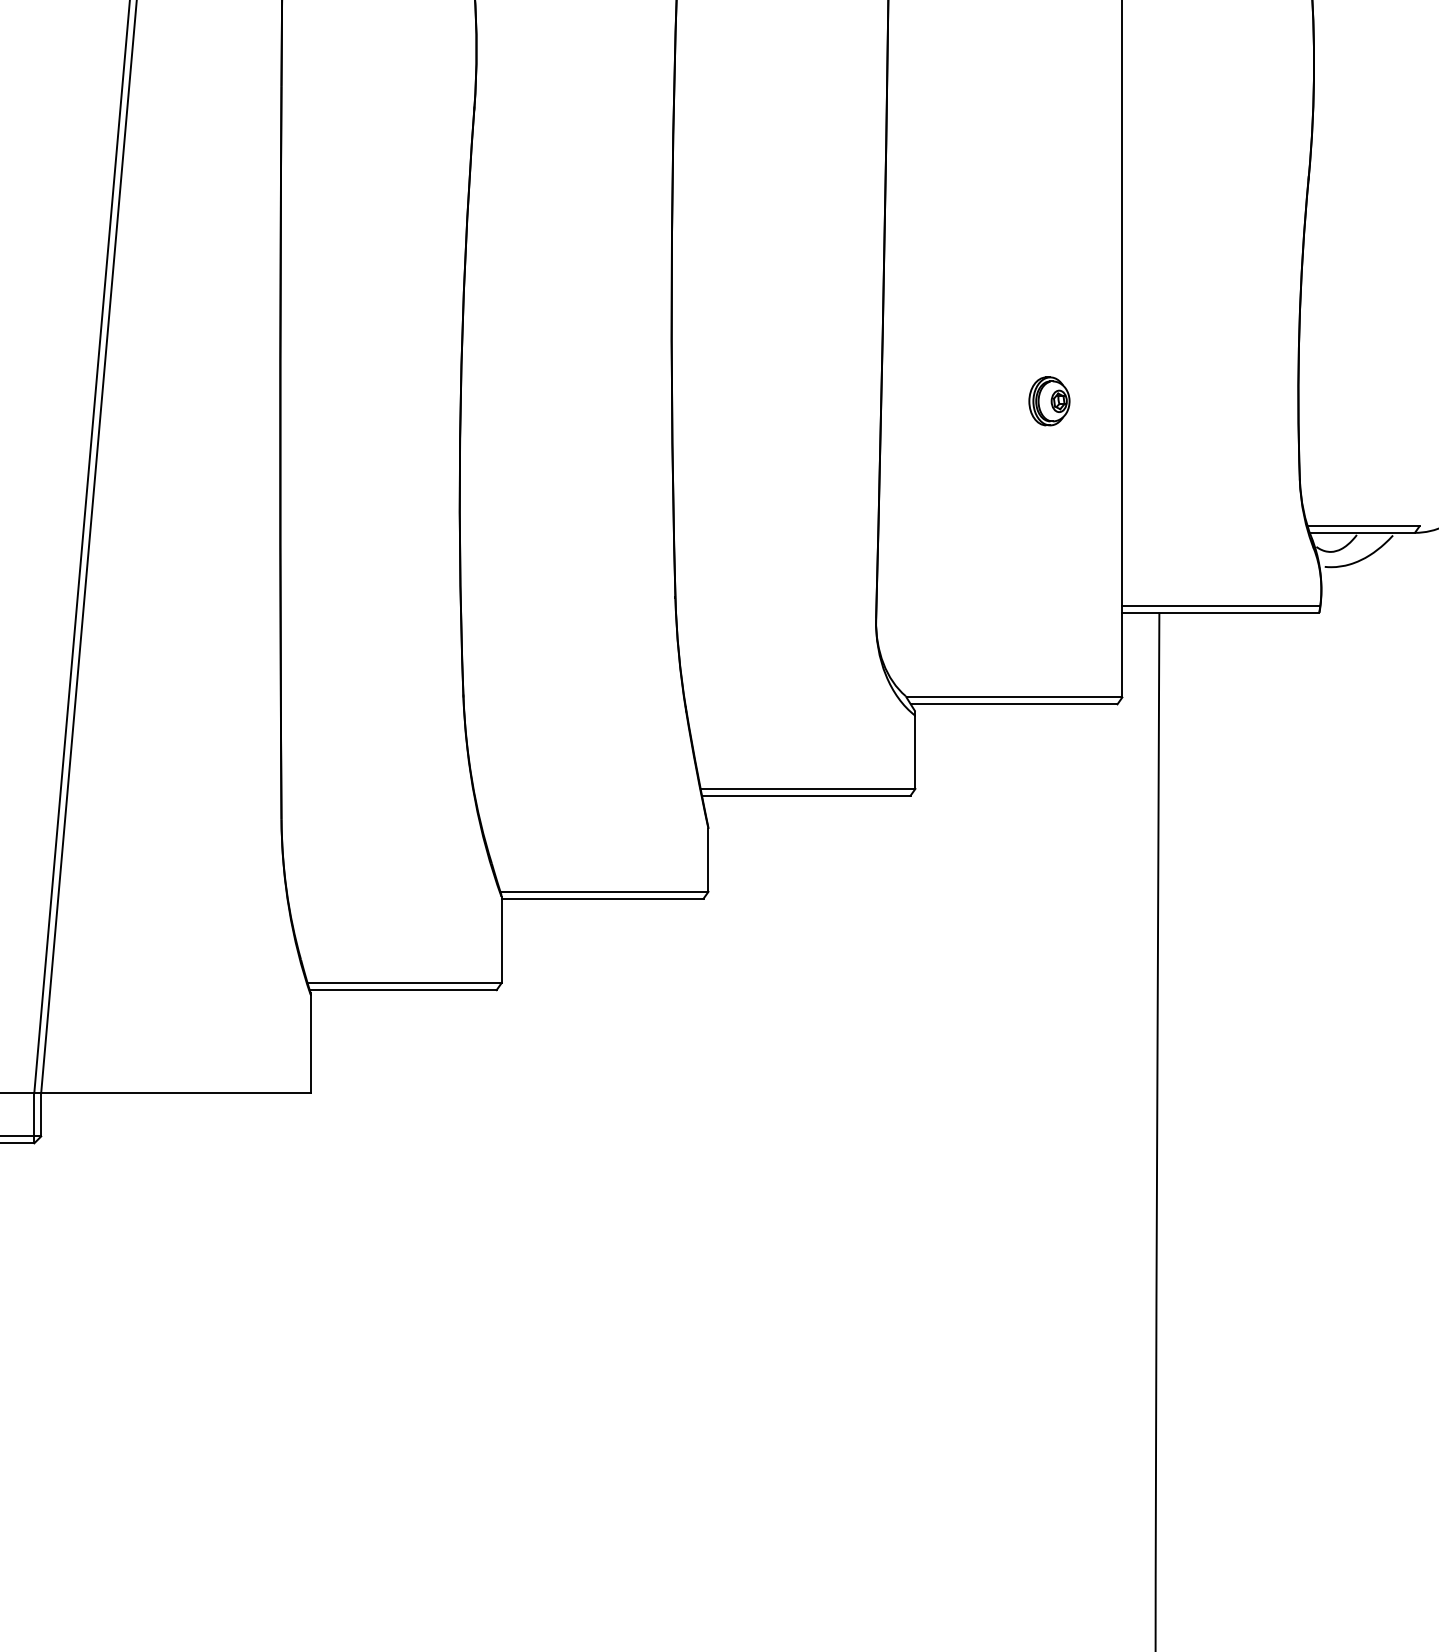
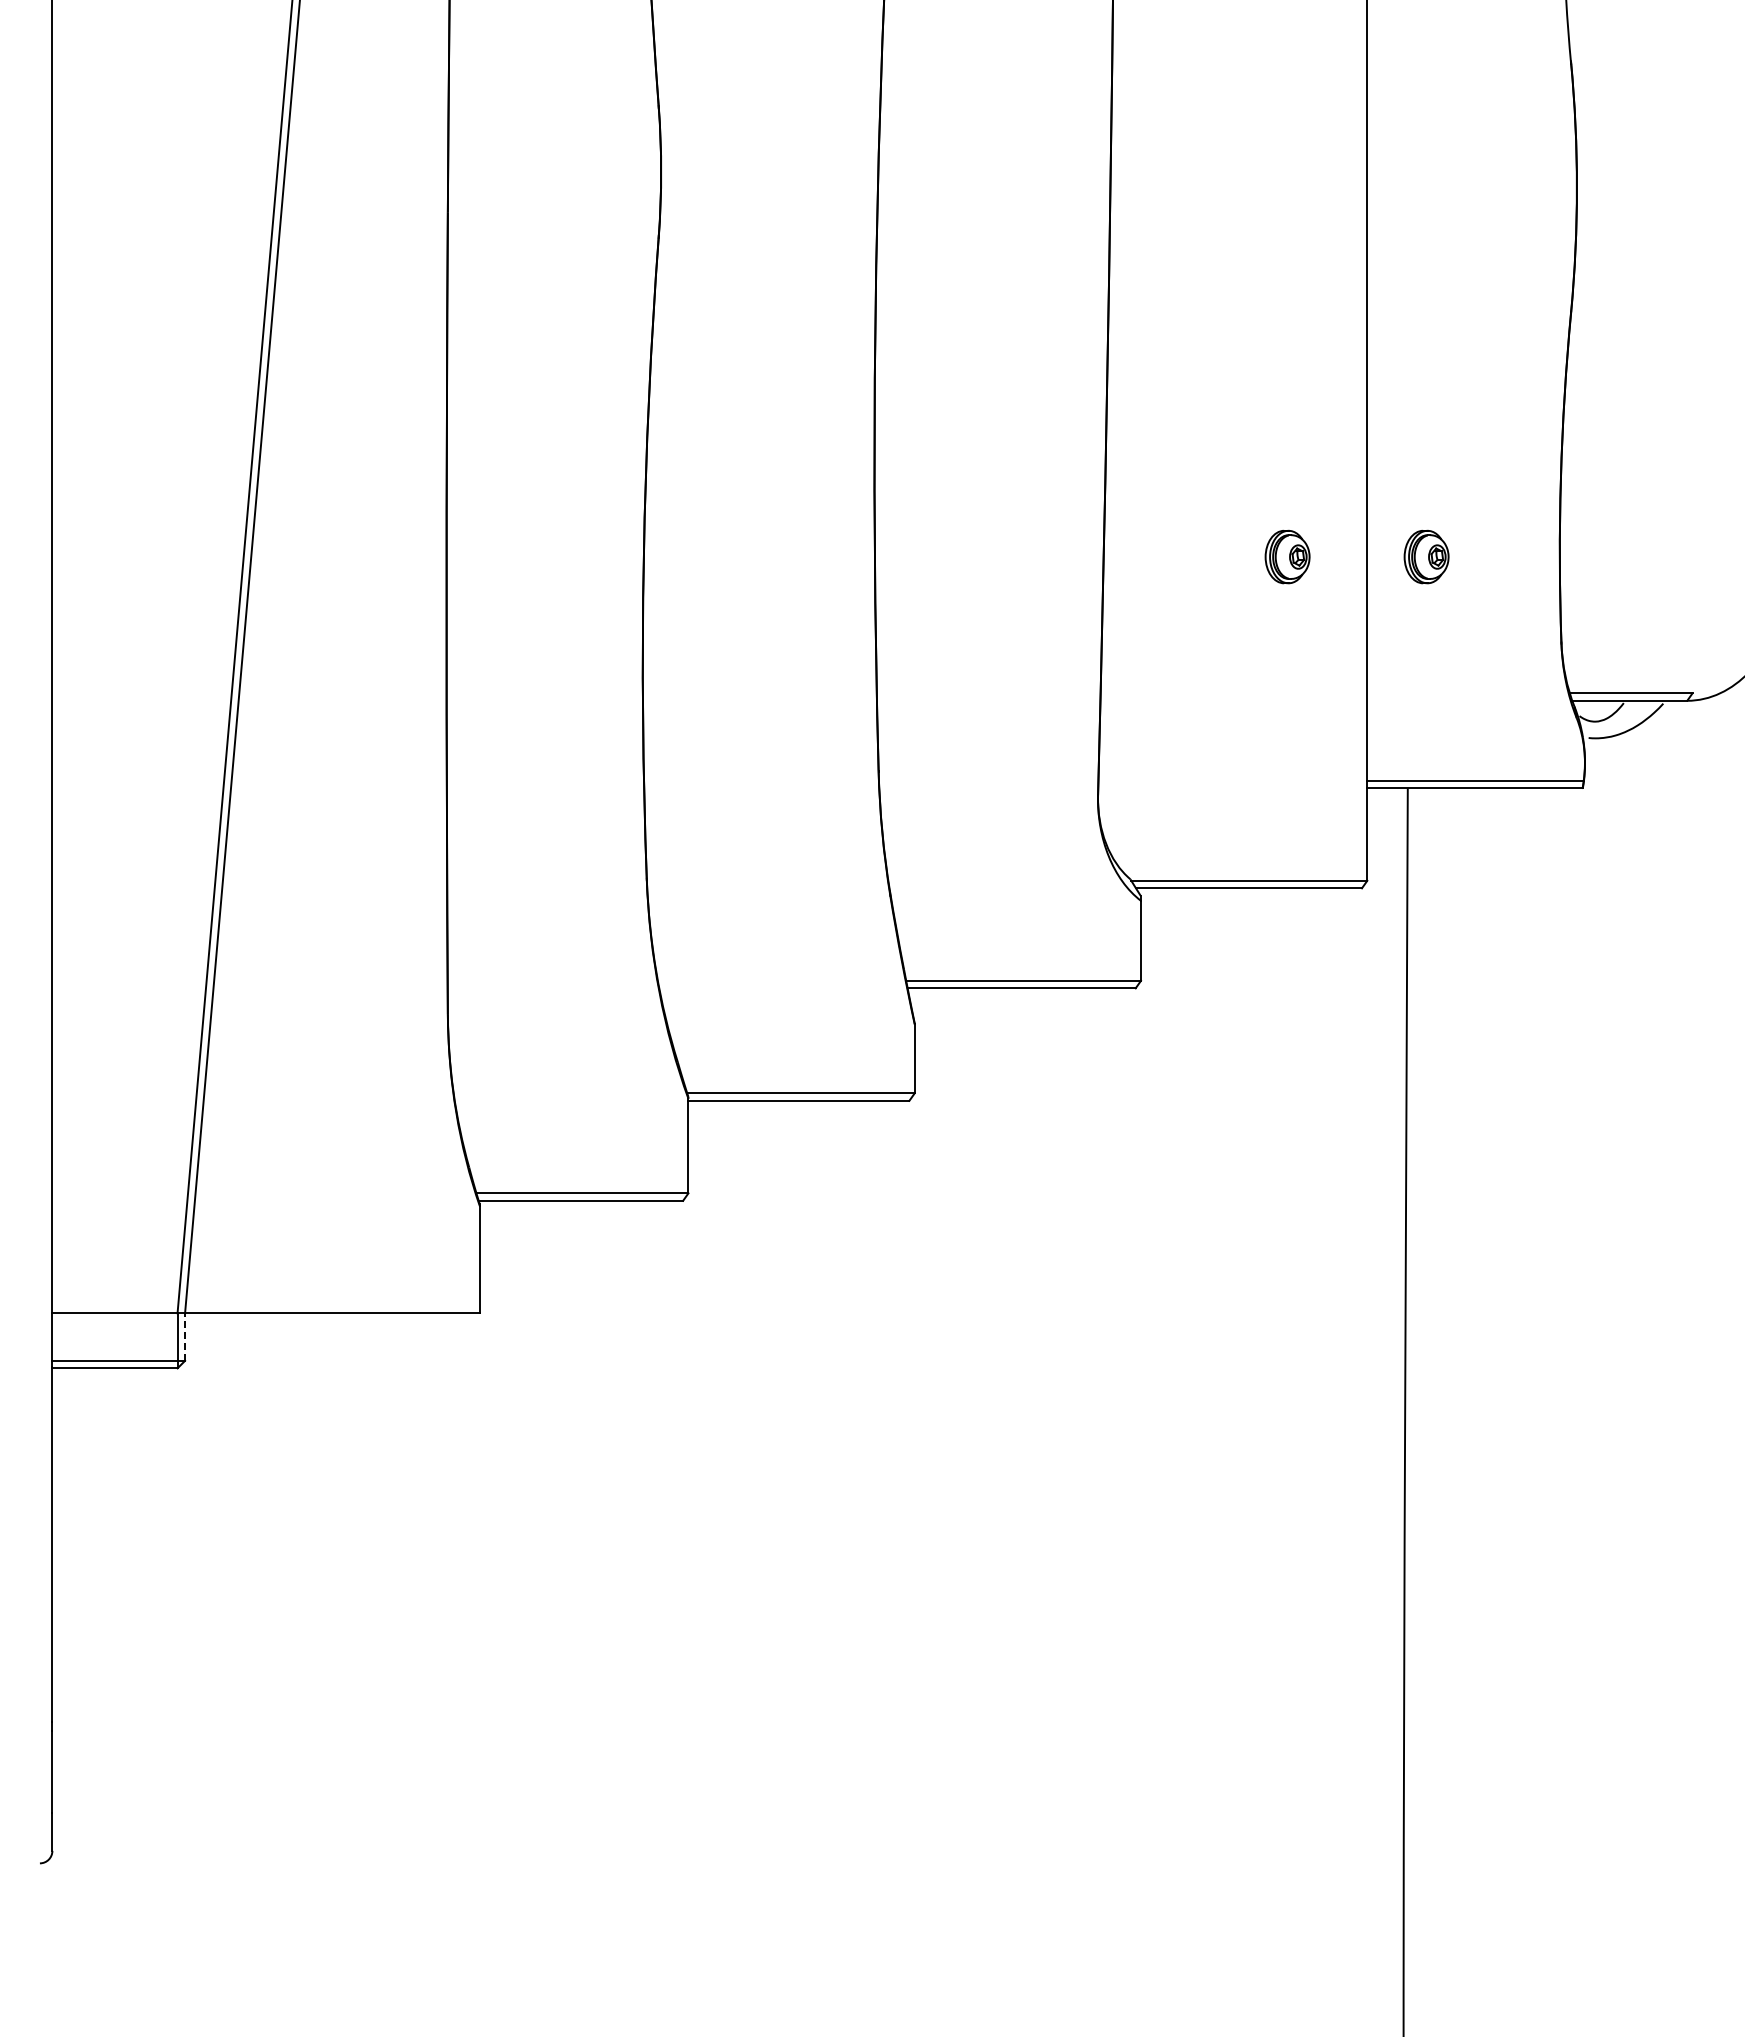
part: (1176, 400) -> (1426, 556), added
line: (41, 1115) -> (185, 1337), solid -> dashed

